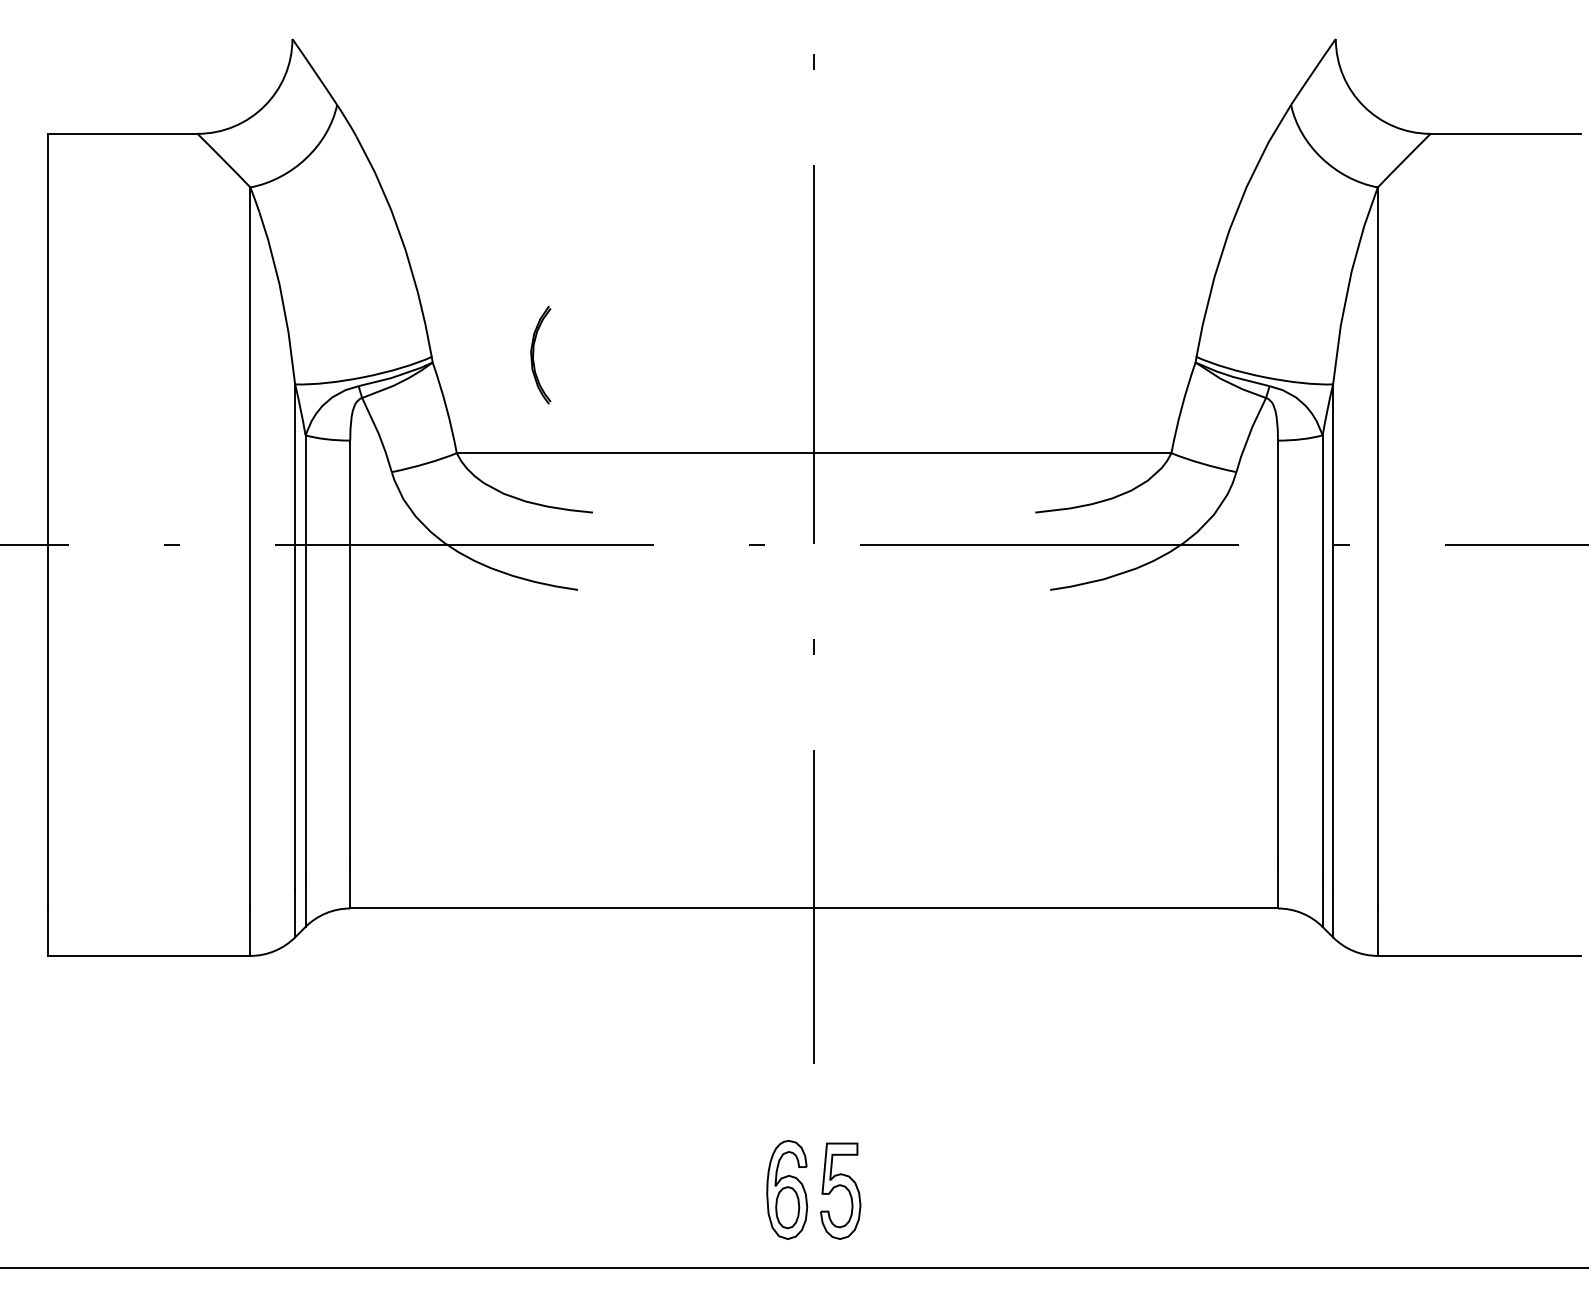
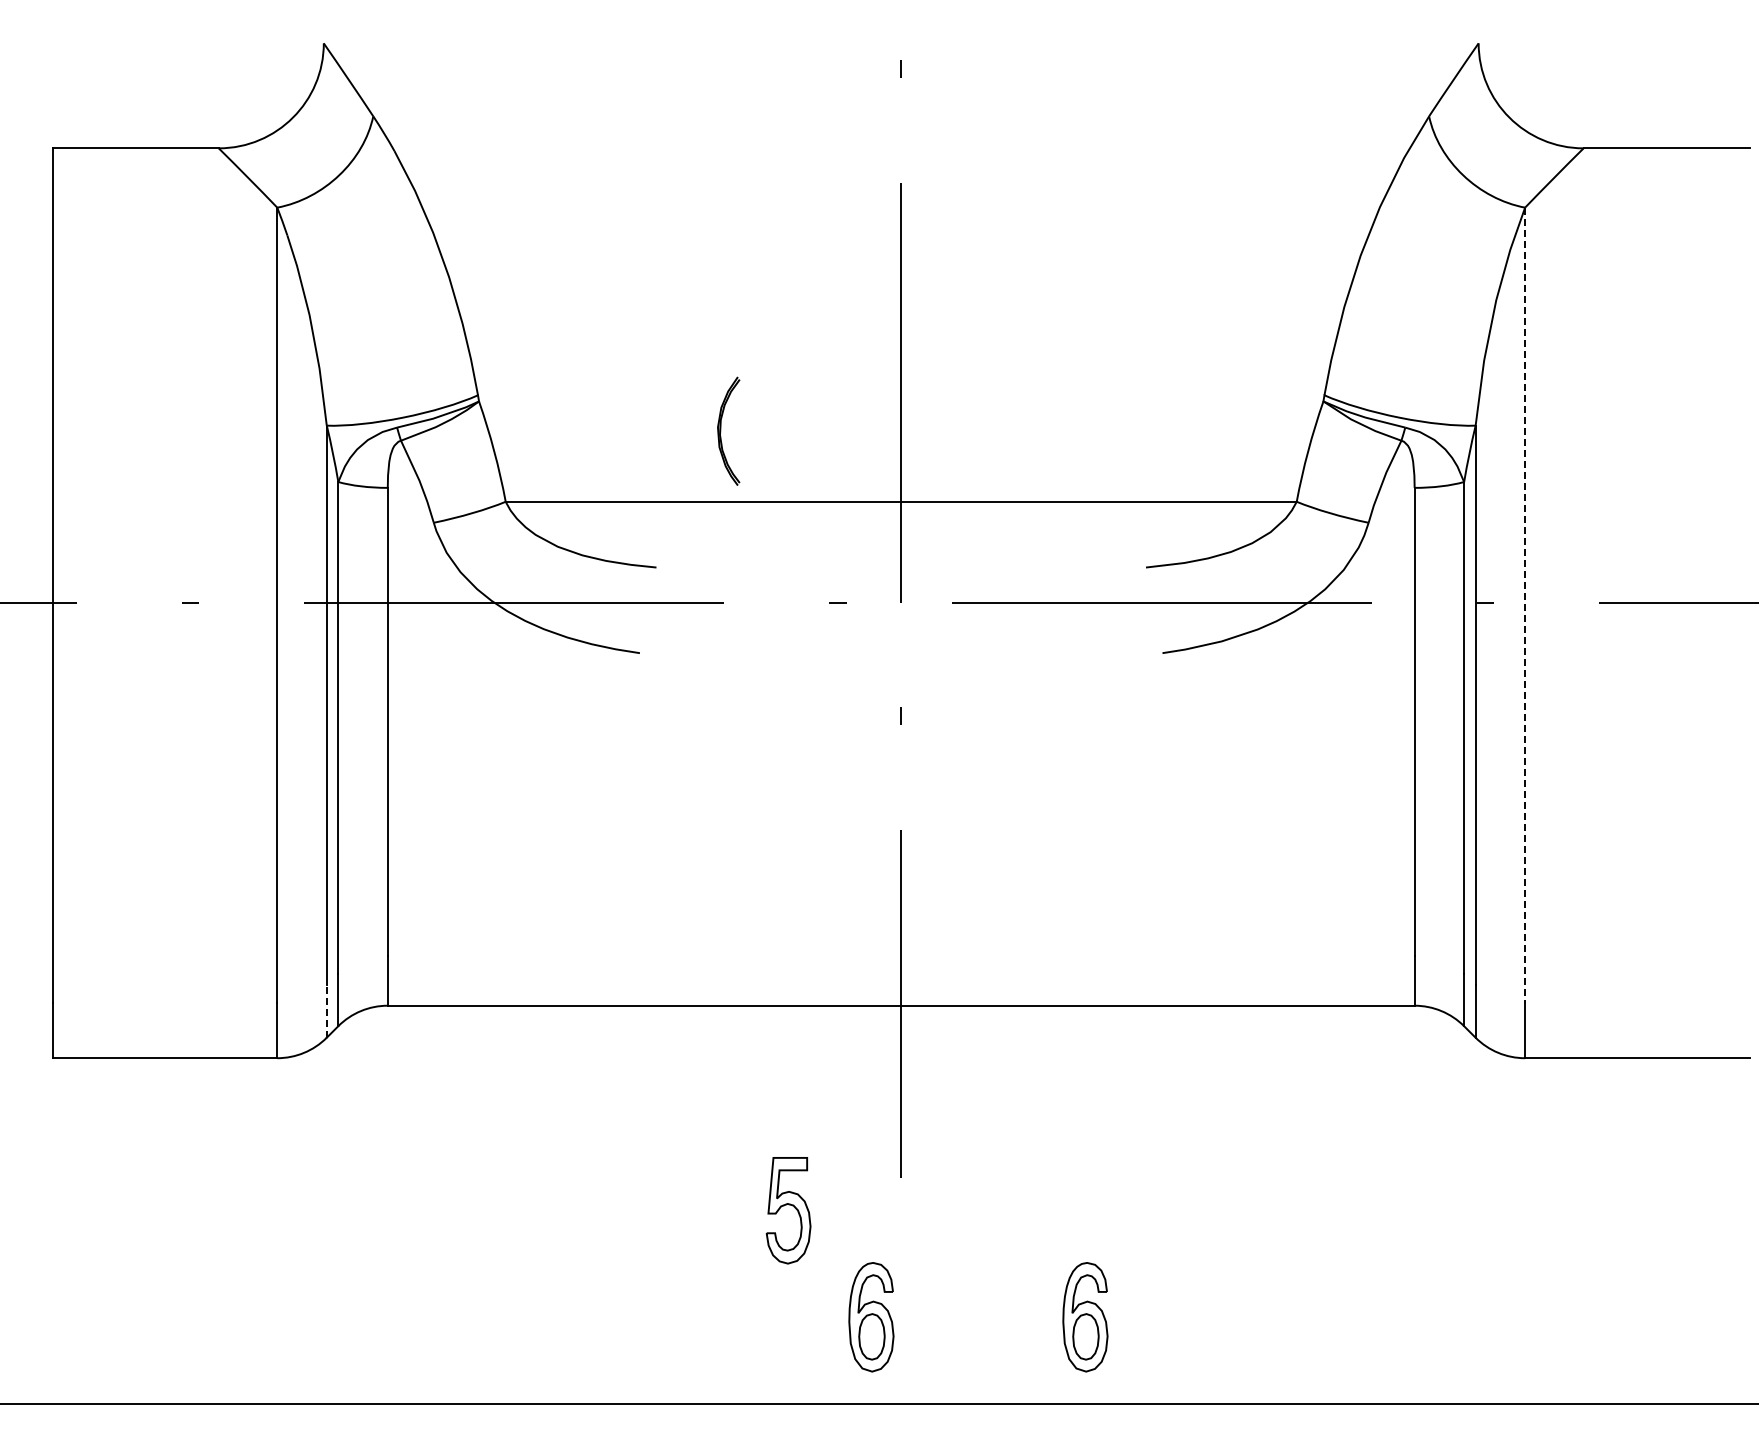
part: (534, 354) -> (721, 430), moved
line: (1378, 546) -> (1525, 605), solid -> dashed
line: (294, 913) -> (326, 1011), solid -> dashed
part: (980, 1190) -> (1085, 1317), added
part: (840, 1191) -> (788, 1210), moved

